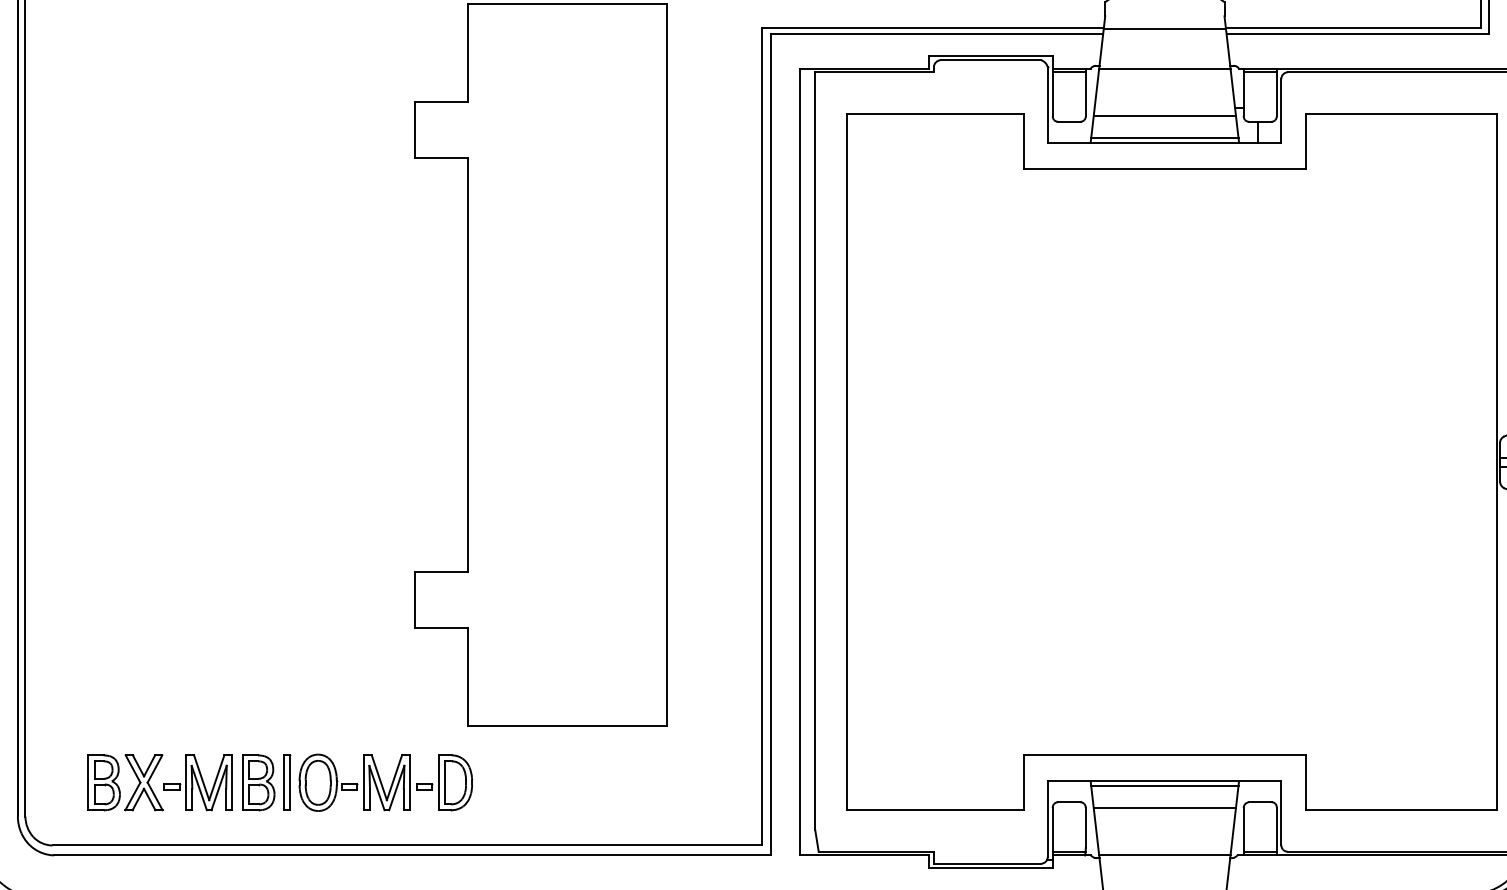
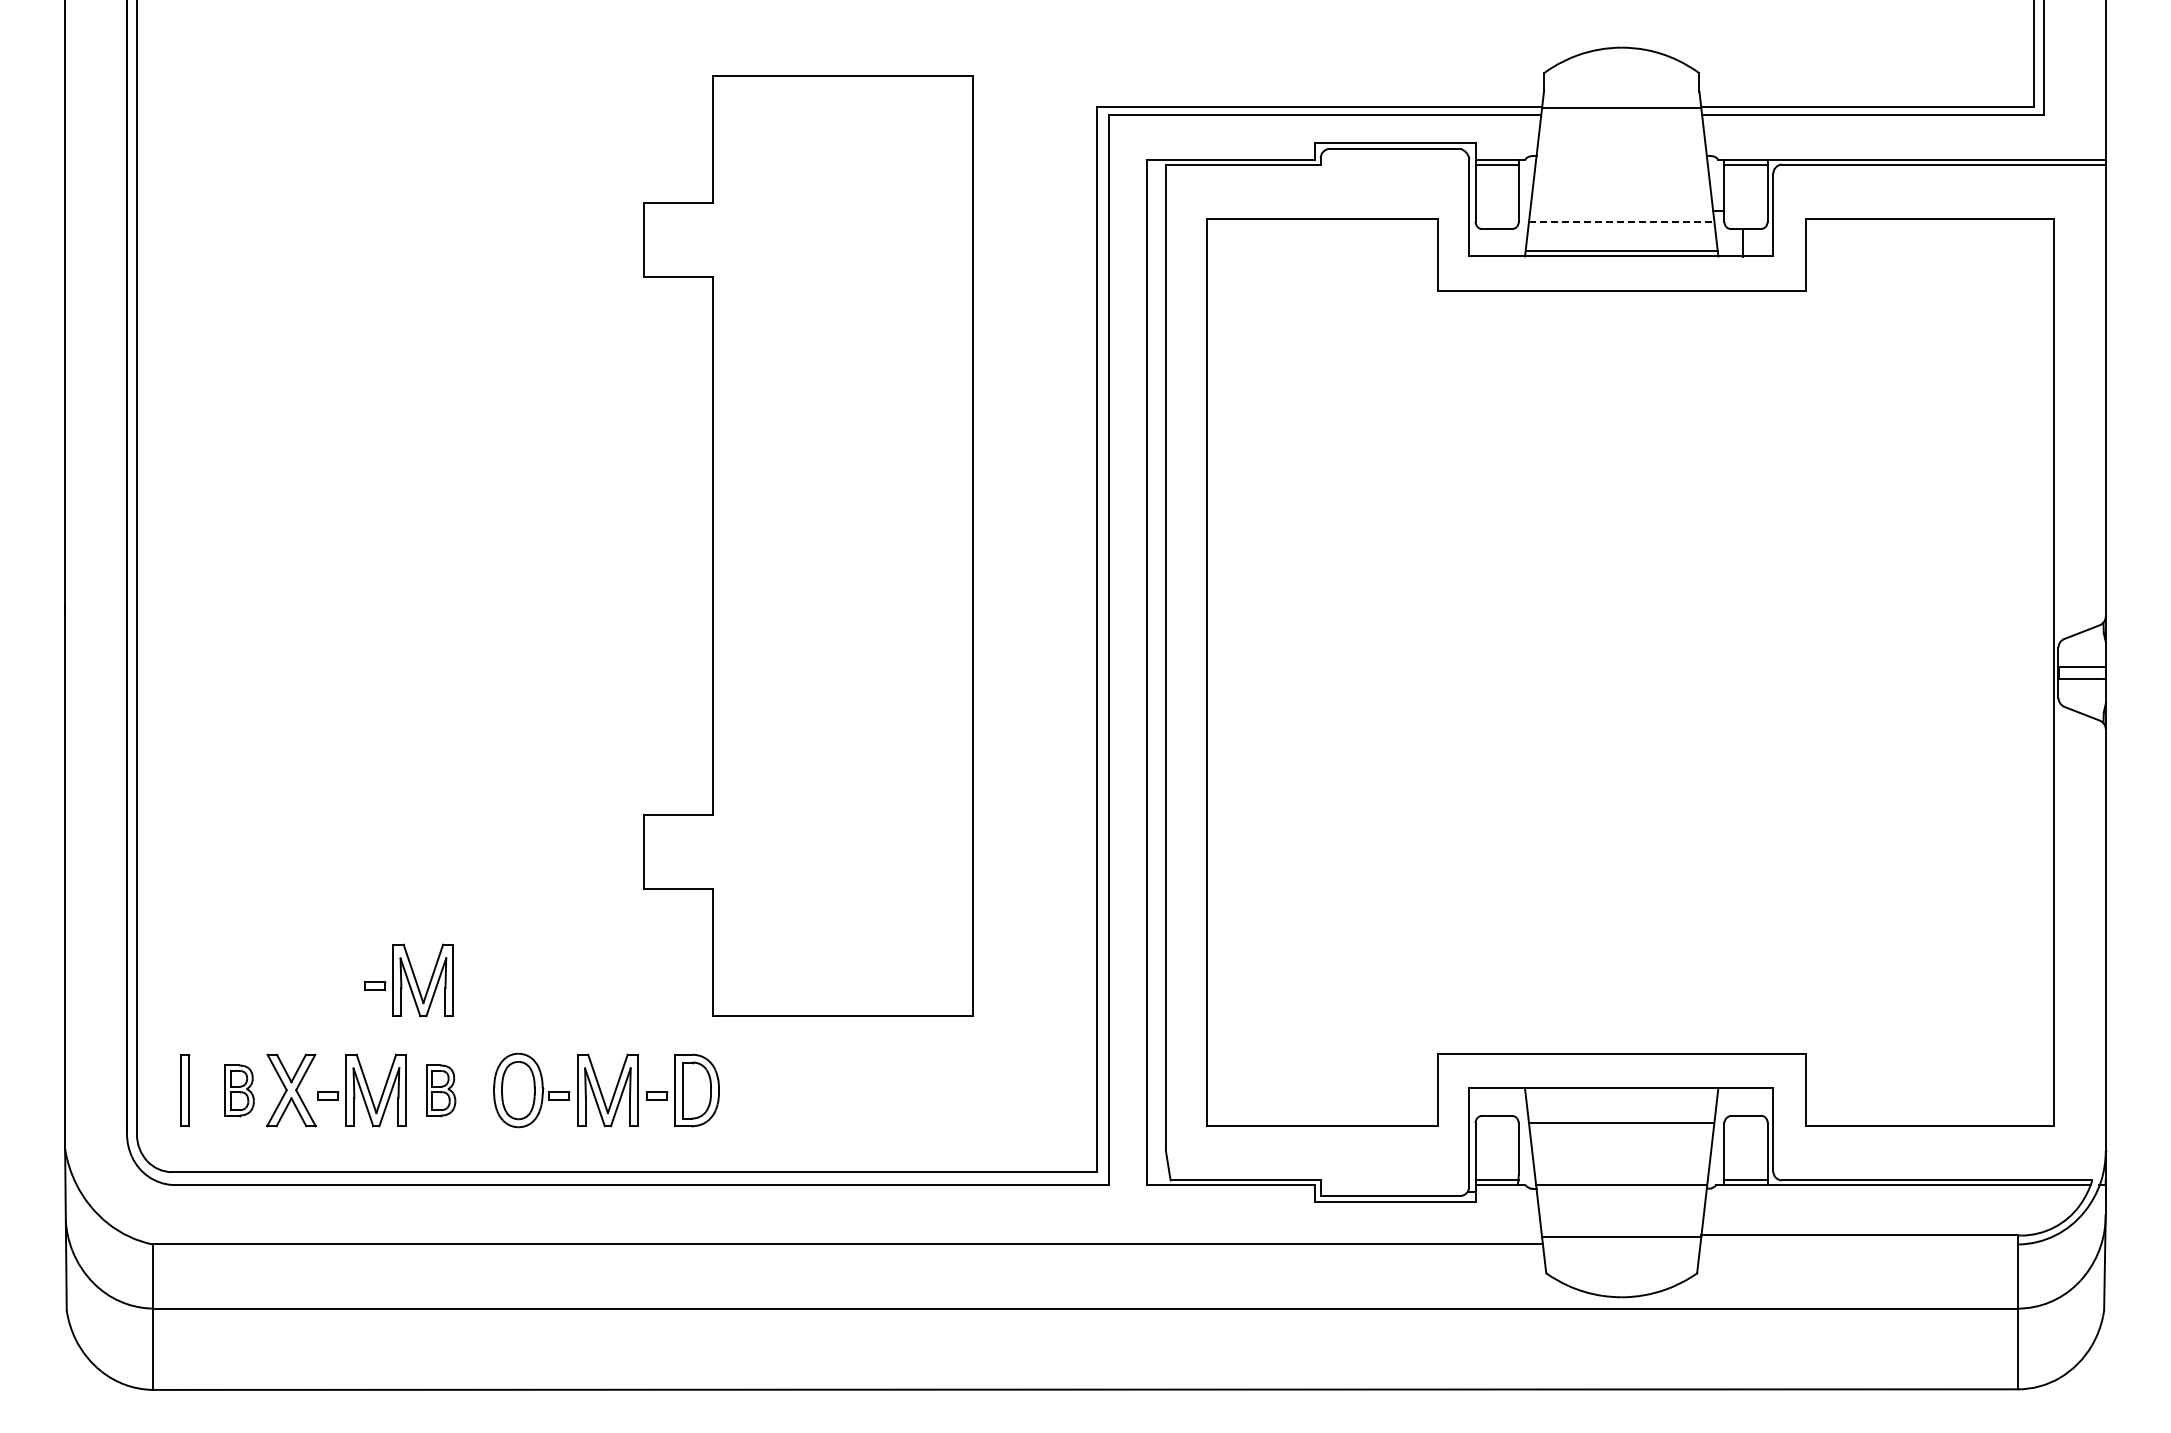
line: (1164, 68) -> (1621, 159), removed
line: (1164, 115) -> (1621, 221), solid -> dashed
part: (233, 698) -> (408, 980), added
part: (104, 782) -> (239, 1090), size x0.7
part: (258, 782) -> (440, 1090), size x0.7
part: (287, 782) -> (185, 1090), moved
line: (1164, 785) -> (1621, 1094), removed

